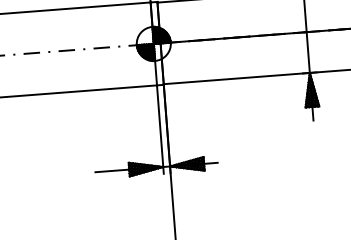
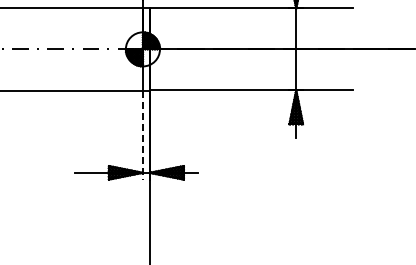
line: (159, 129) -> (142, 135), solid -> dashed

